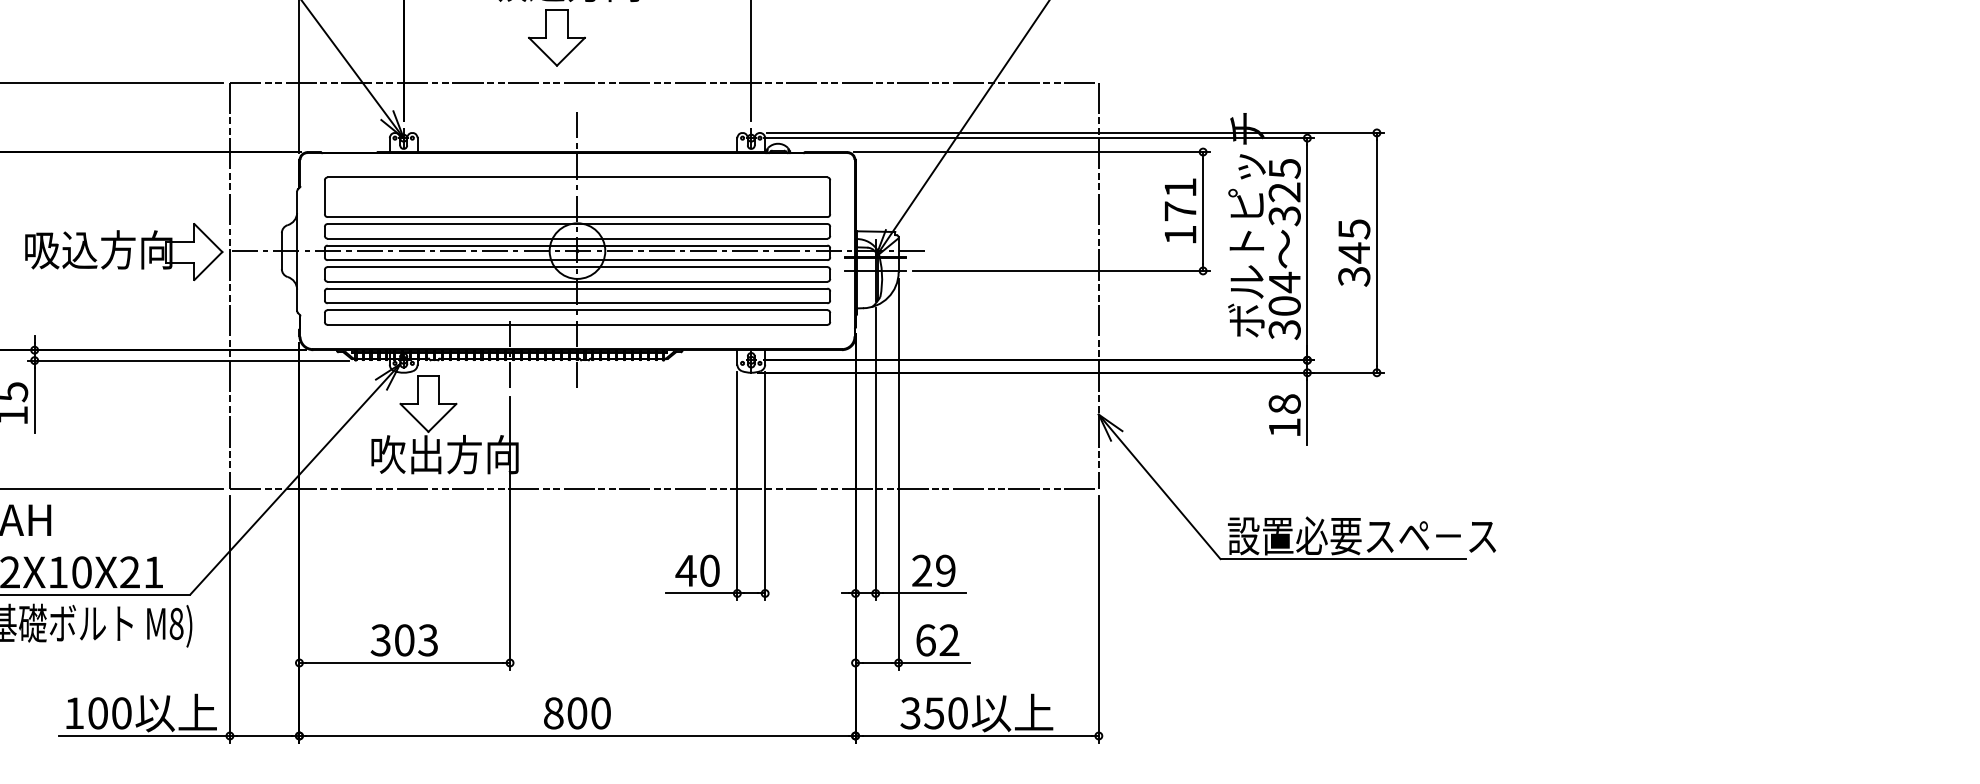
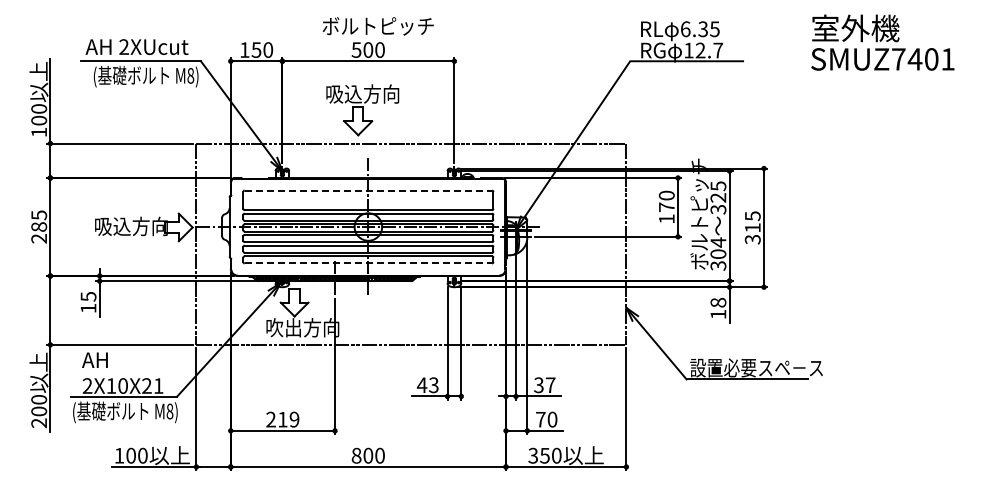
line: (577, 177) -> (368, 190), solid -> dashed
text: (1179, 187) -> (666, 195), 171 -> 170
text: (1353, 252) -> (752, 227), 345 -> 315
line: (577, 324) -> (368, 263), solid -> dashed
text: (709, 571) -> (433, 385), 40 -> 43
text: (933, 571) -> (544, 385), 29 -> 37
text: (403, 640) -> (282, 419), 303 -> 219
text: (937, 640) -> (546, 419), 62 -> 70

